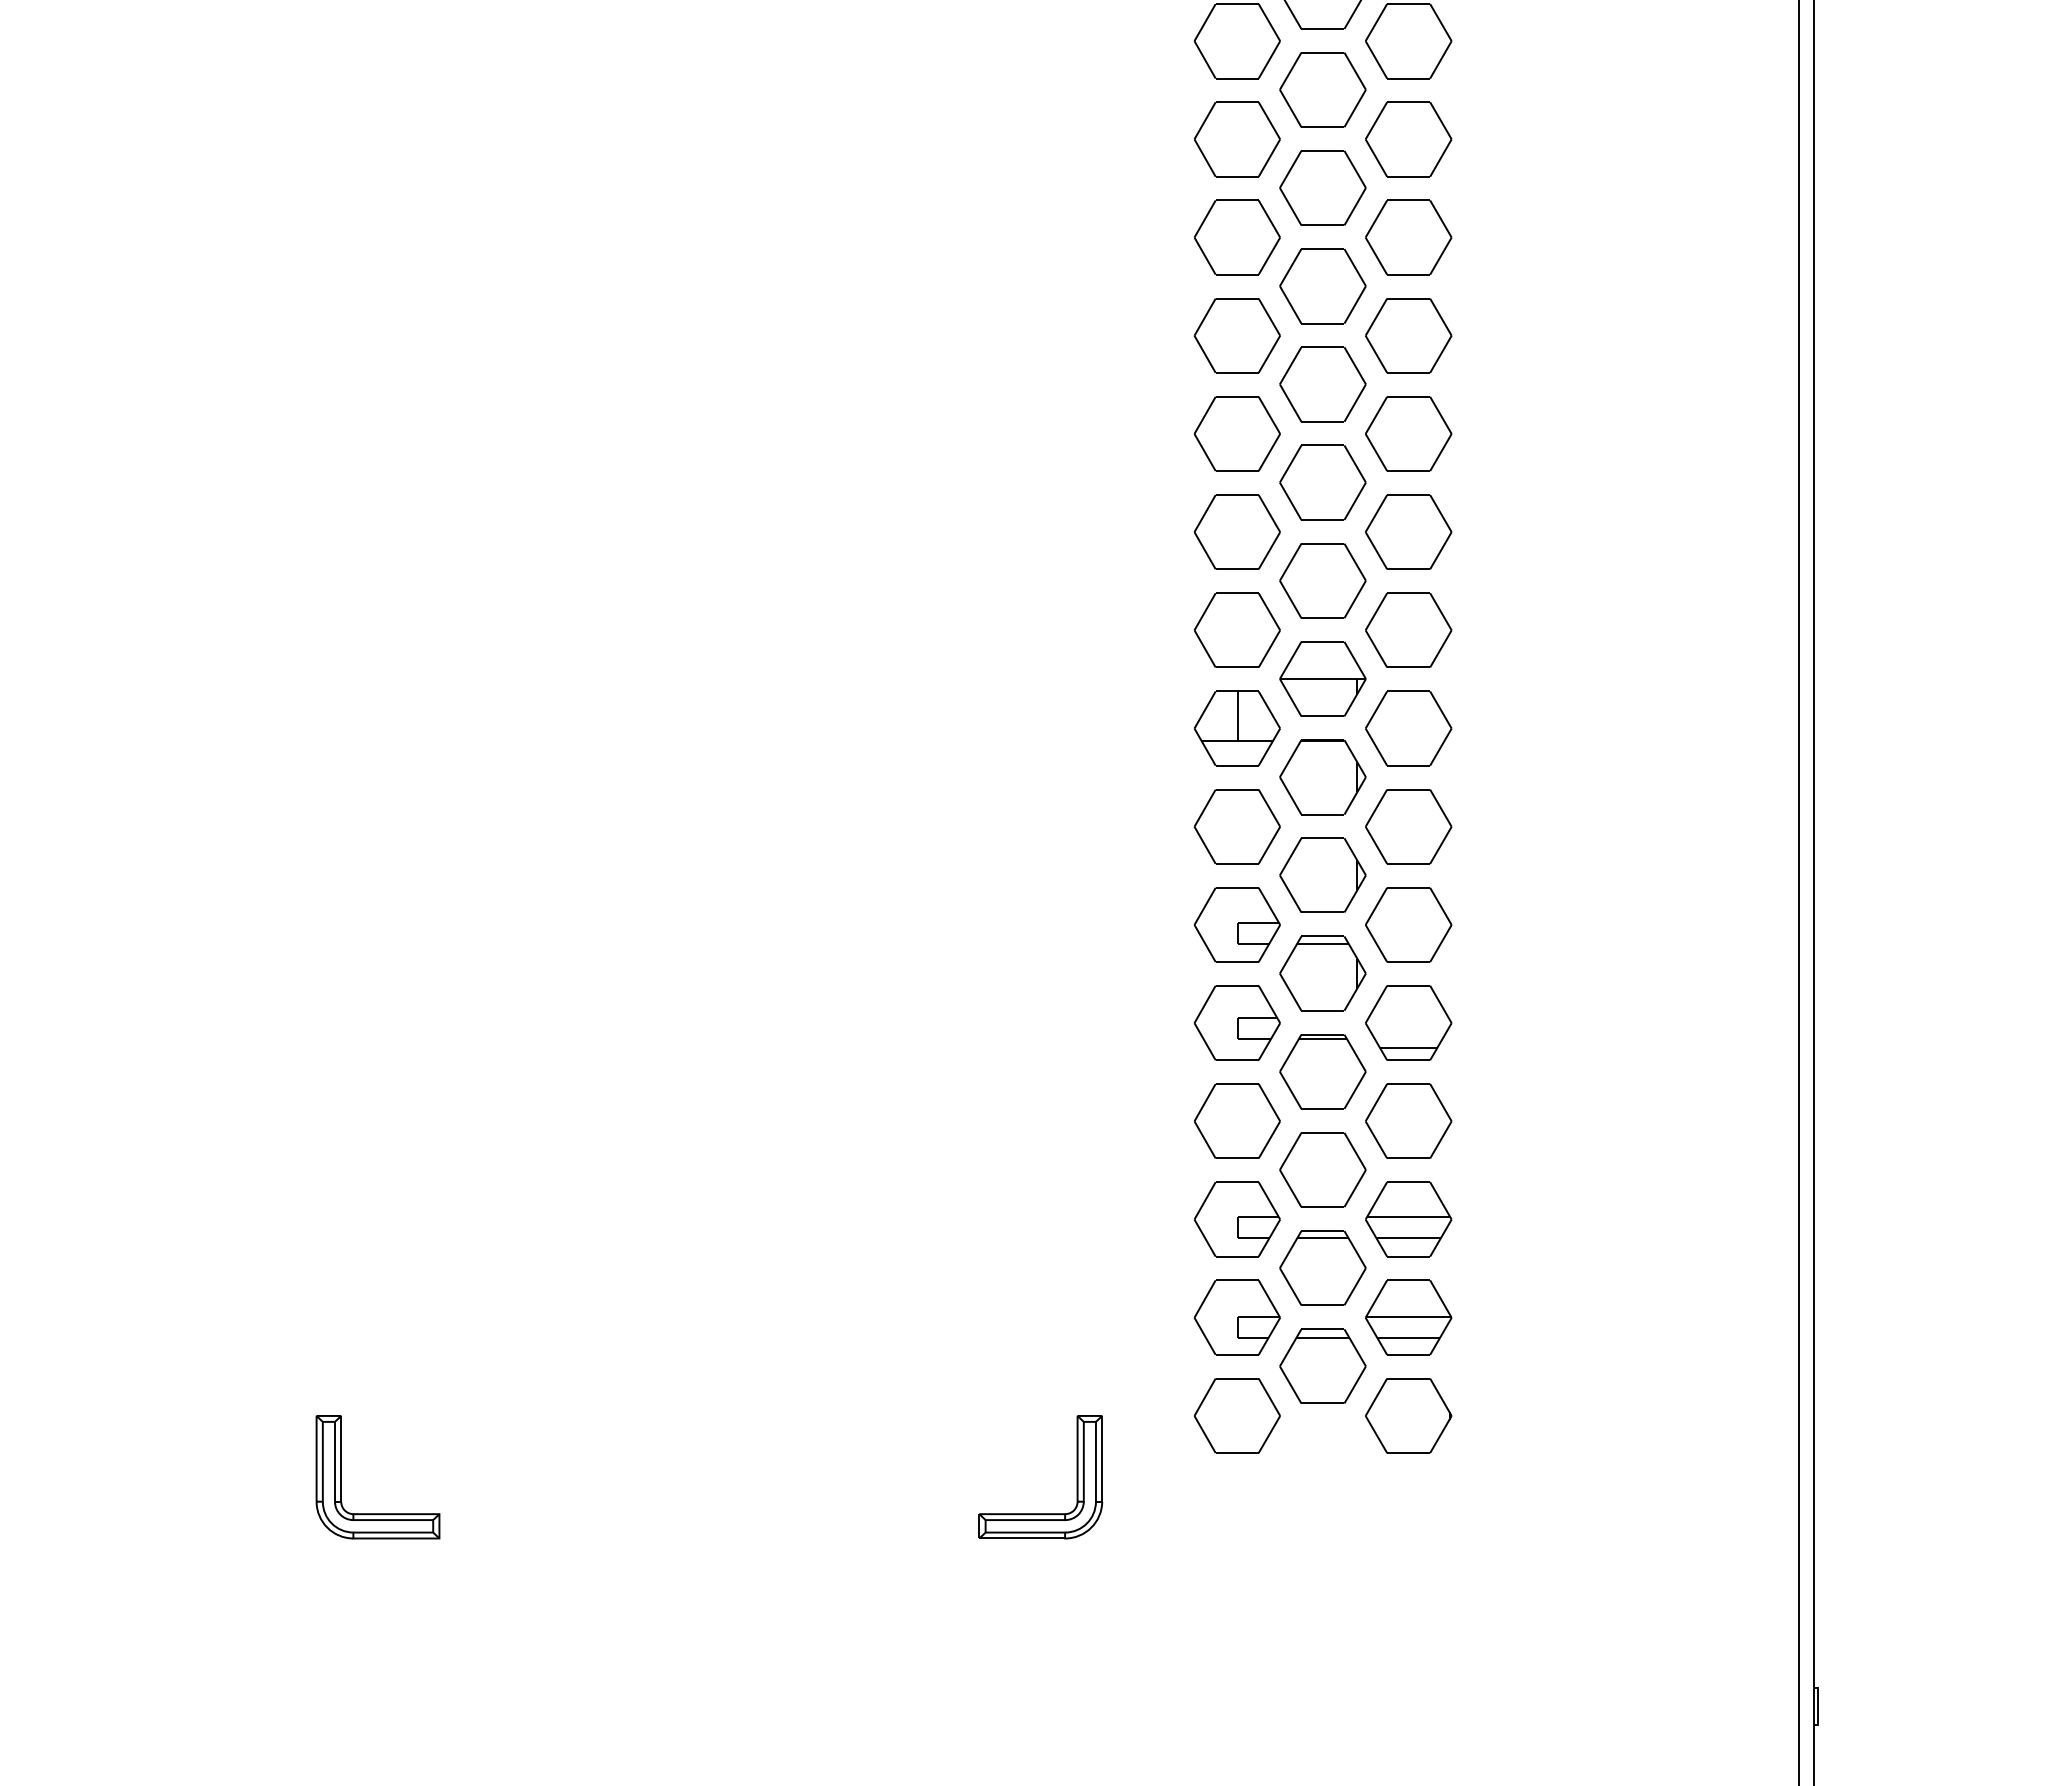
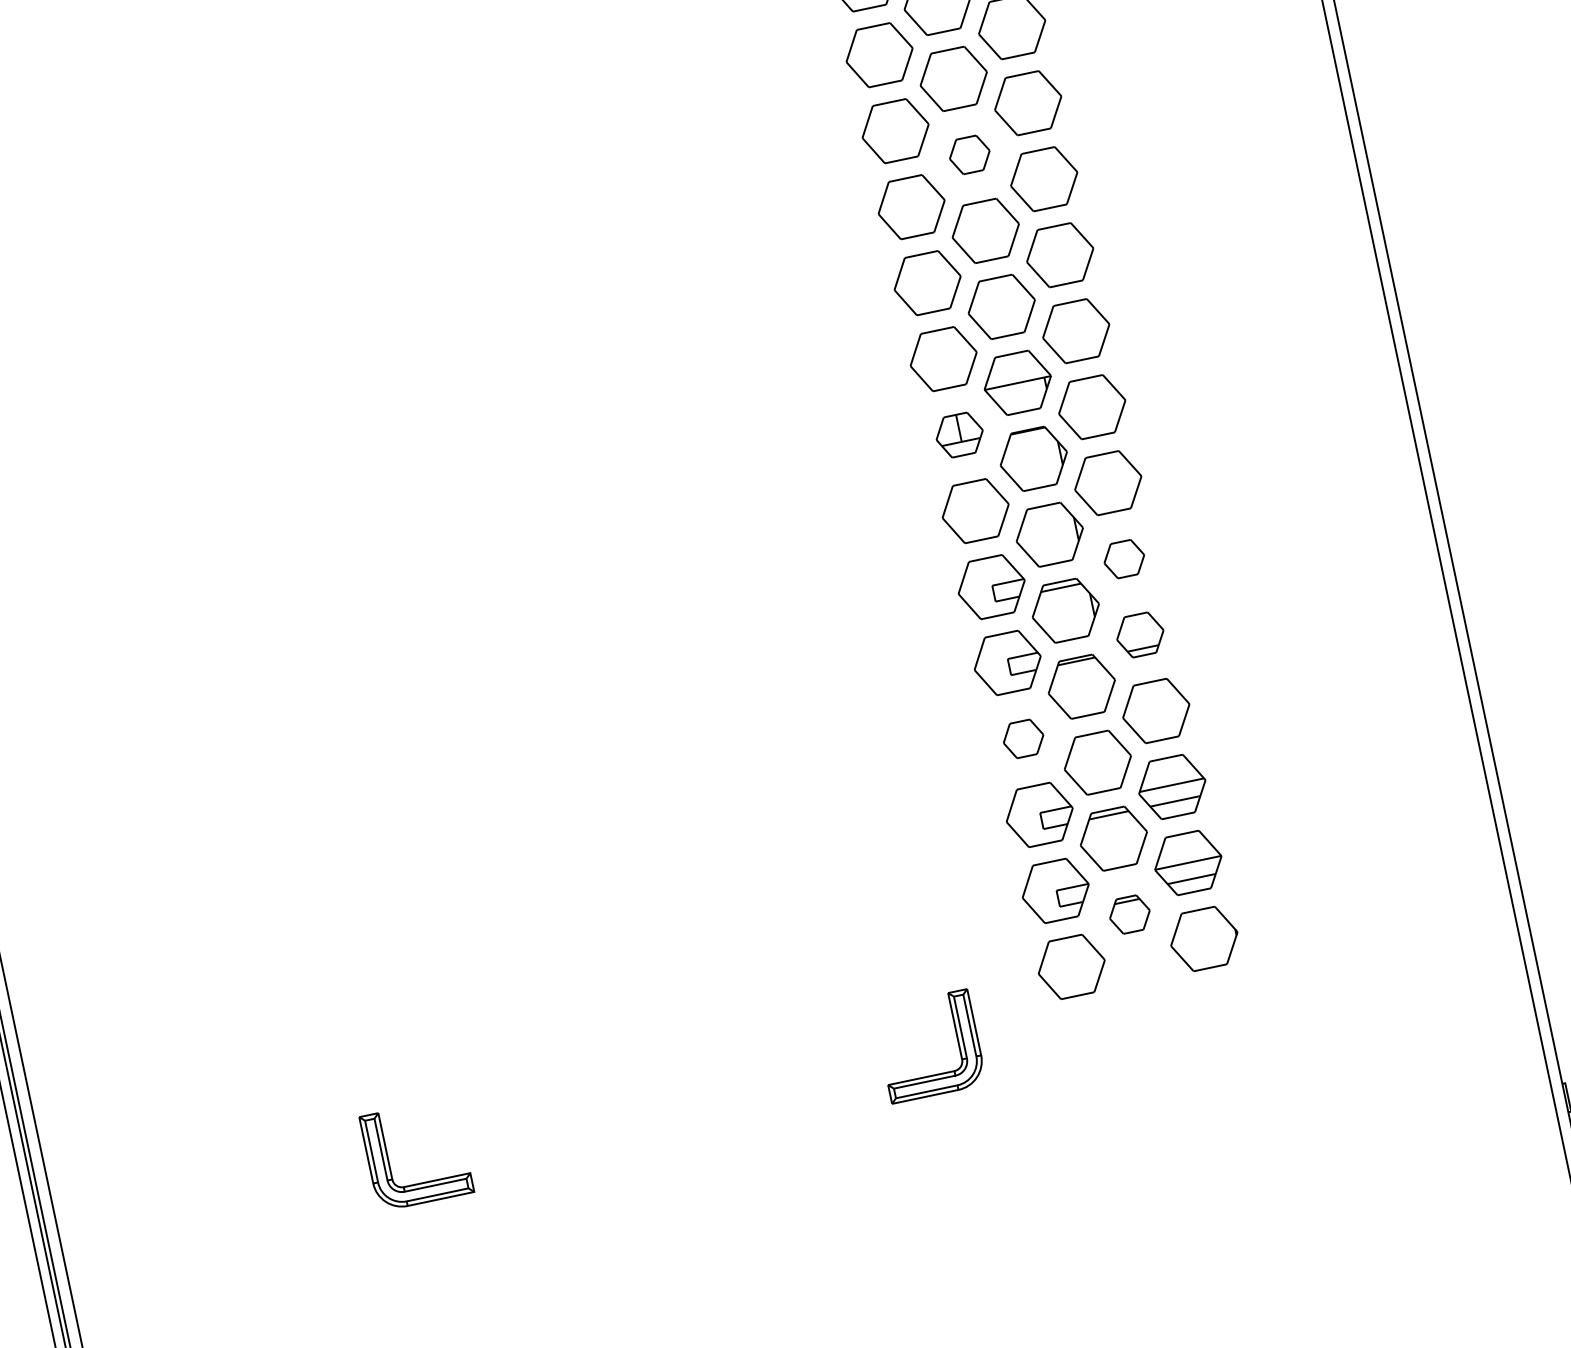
part: (1322, 384) -> (969, 154), size x0.6
part: (1237, 728) -> (959, 435), size x0.7
part: (1408, 924) -> (1124, 558), size x0.6
part: (1408, 1022) -> (1140, 634), size x0.7
part: (1236, 1120) -> (1022, 738), size x0.6
part: (1322, 1365) -> (1129, 914), size x0.6

